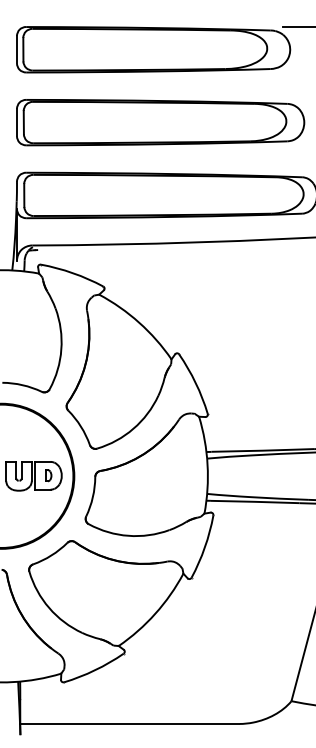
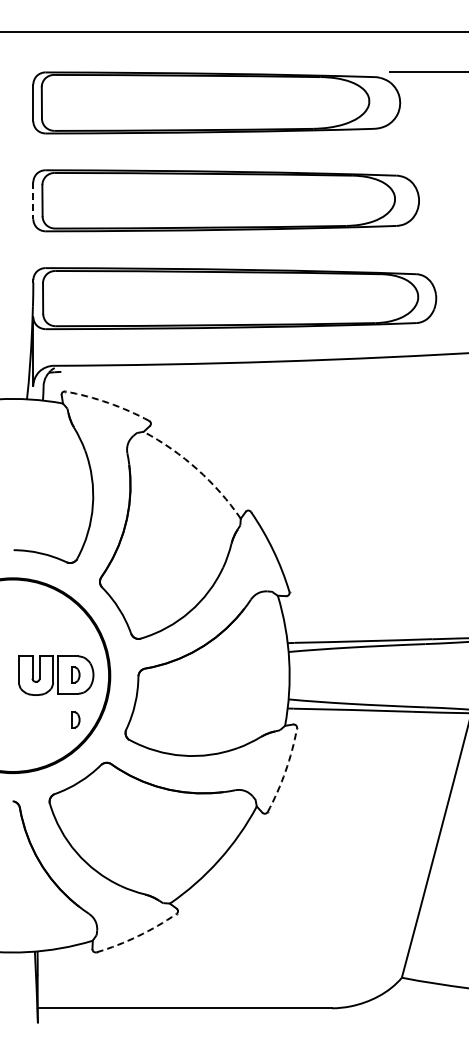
line: (17, 123) -> (33, 201), solid -> dashed
arc: (72, 272) -> (108, 402), solid -> dashed
arc: (139, 322) -> (197, 469), solid -> dashed
part: (48, 508) -> (75, 719), added
arc: (204, 547) -> (285, 771), solid -> dashed
arc: (95, 670) -> (138, 936), solid -> dashed

